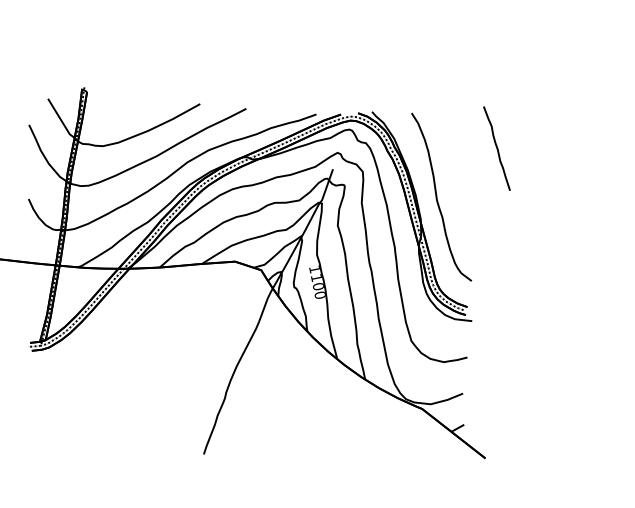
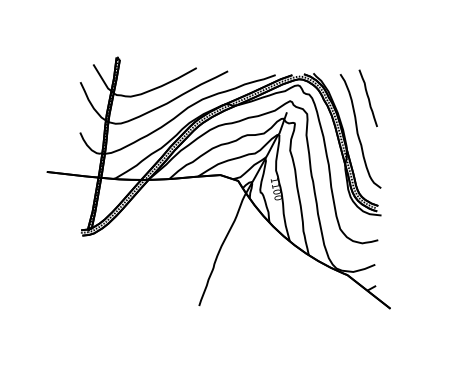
line: (495, 148) -> (367, 98), moved

